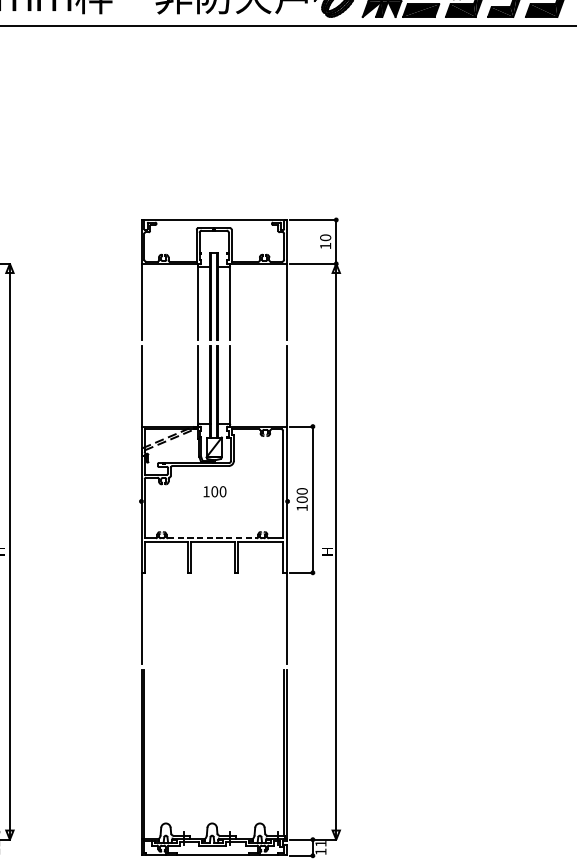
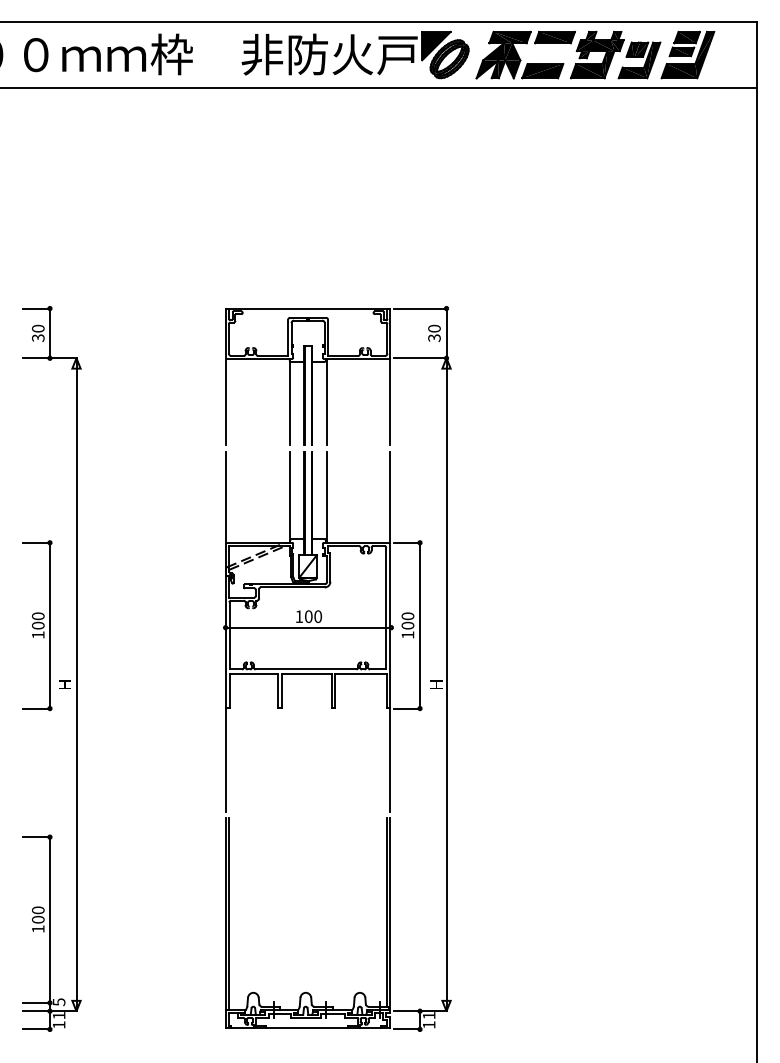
text: (325, 246) -> (434, 338), 10 -> 30
line: (214, 501) -> (308, 627), added
line: (212, 538) -> (306, 669), dashed -> solid

